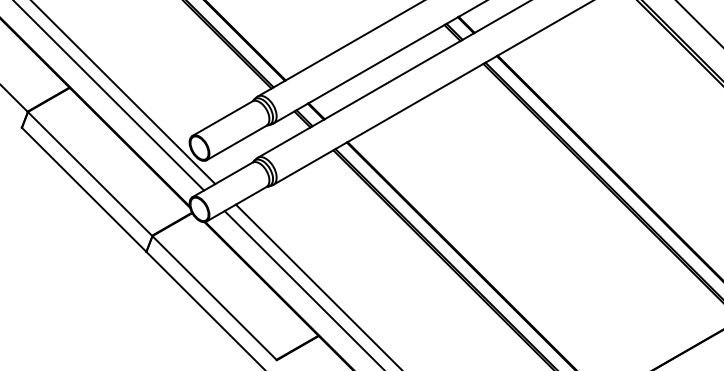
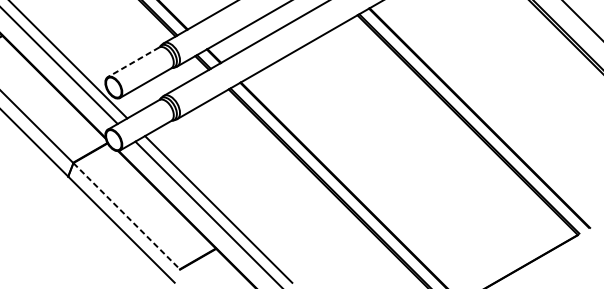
line: (222, 118) -> (133, 62), solid -> dashed
line: (214, 297) -> (126, 215), solid -> dashed

